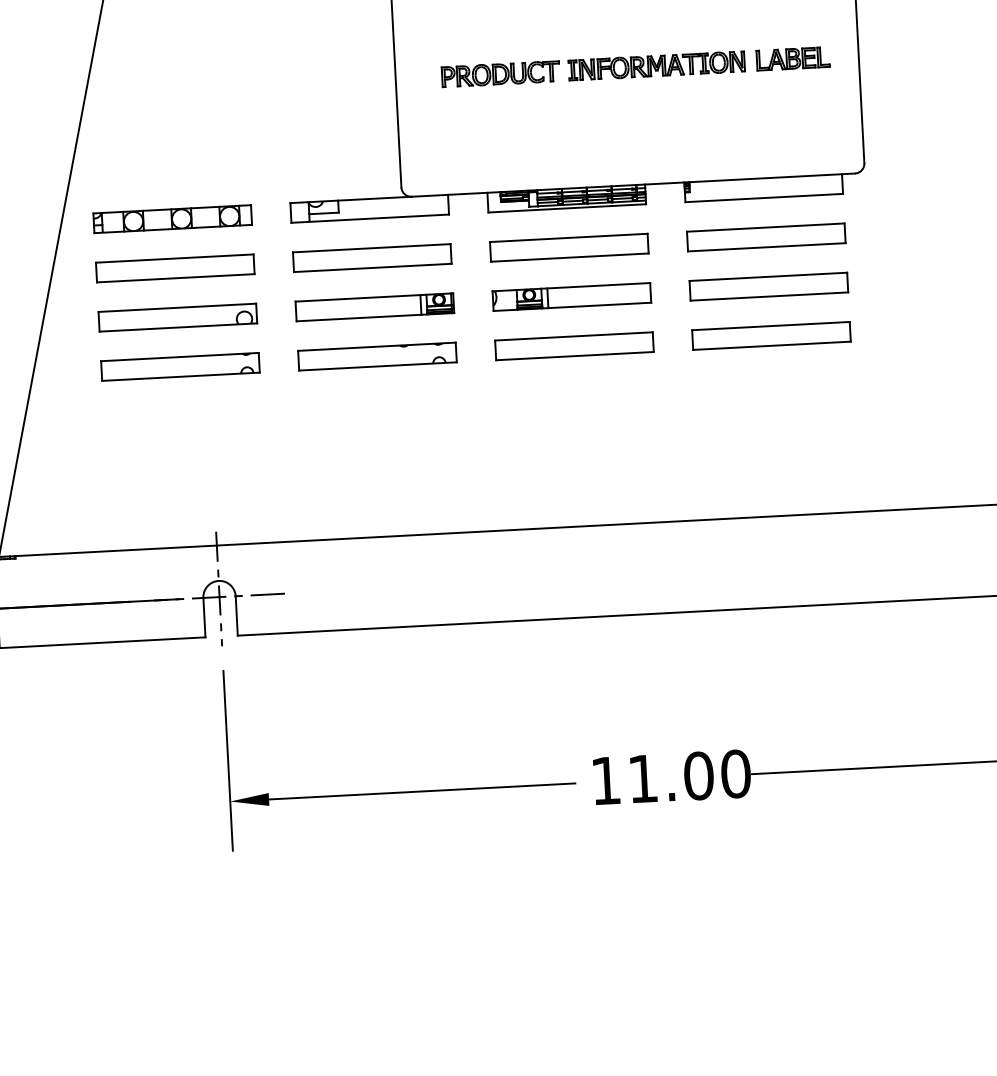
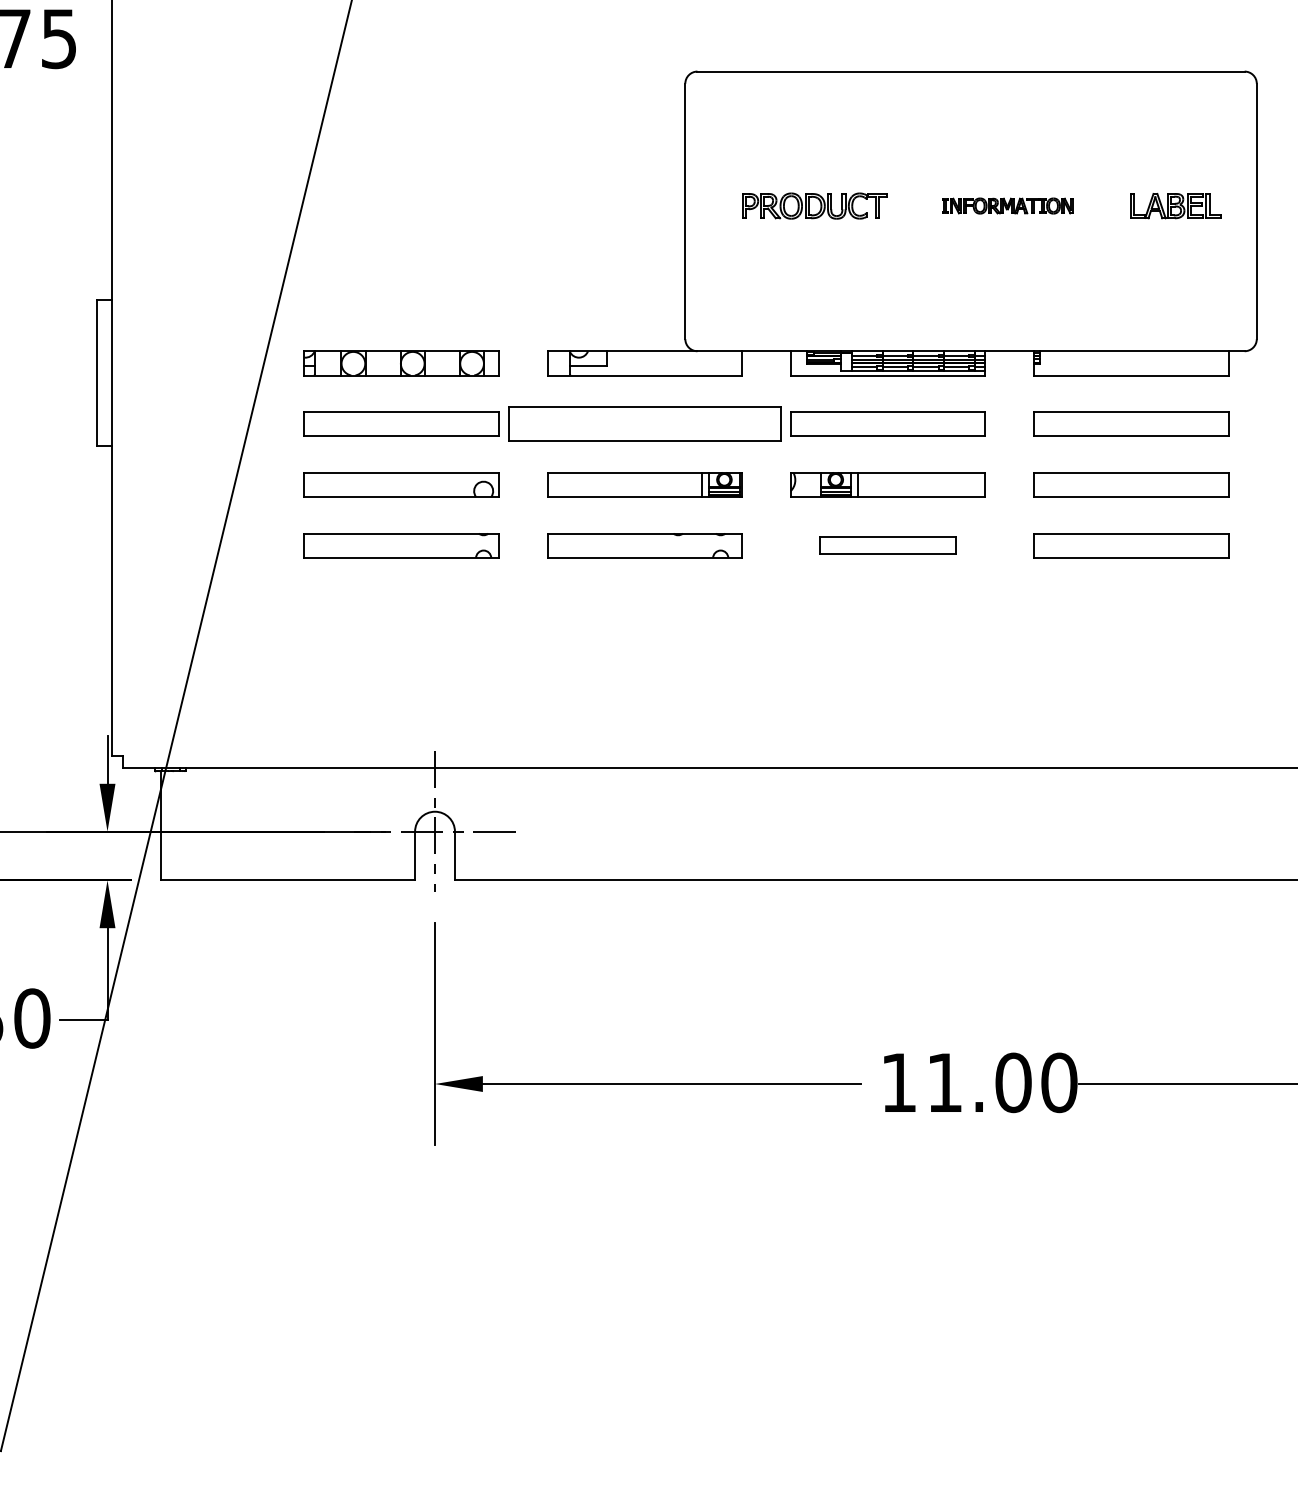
part: (656, 65) -> (1007, 205), size x0.6
part: (371, 257) -> (644, 423), size x1.4
part: (573, 346) -> (887, 545), size x0.7

